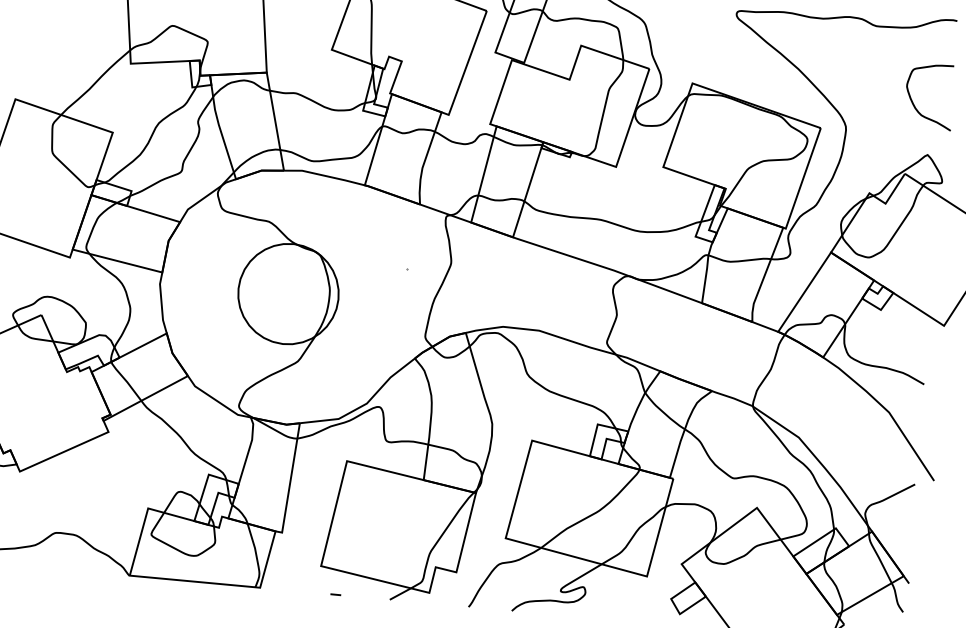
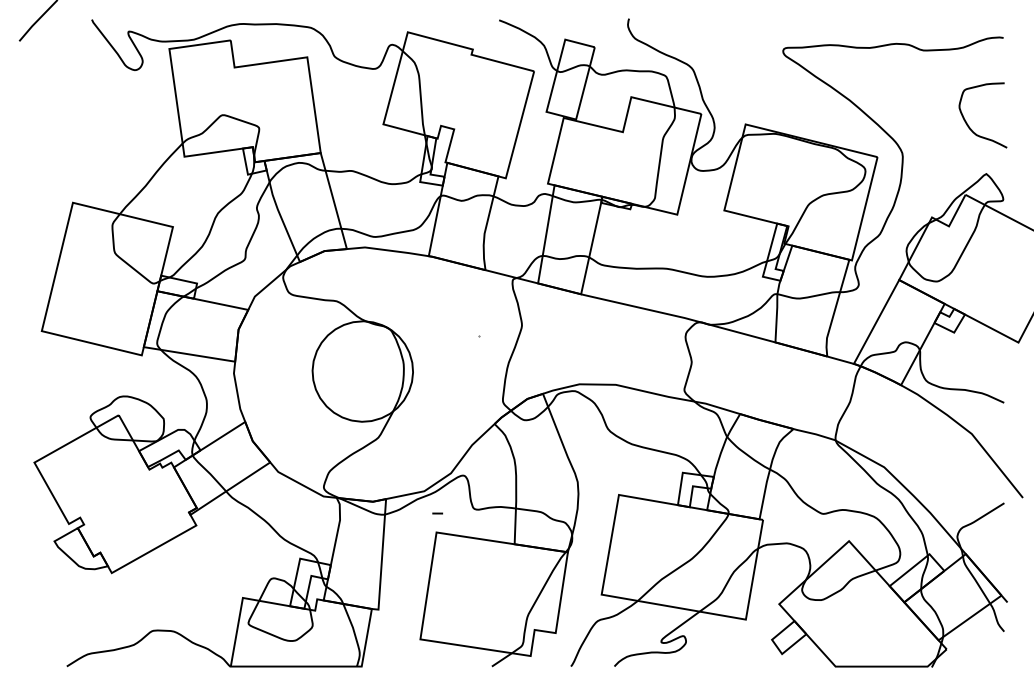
line: (335, 594) -> (437, 513), moved

